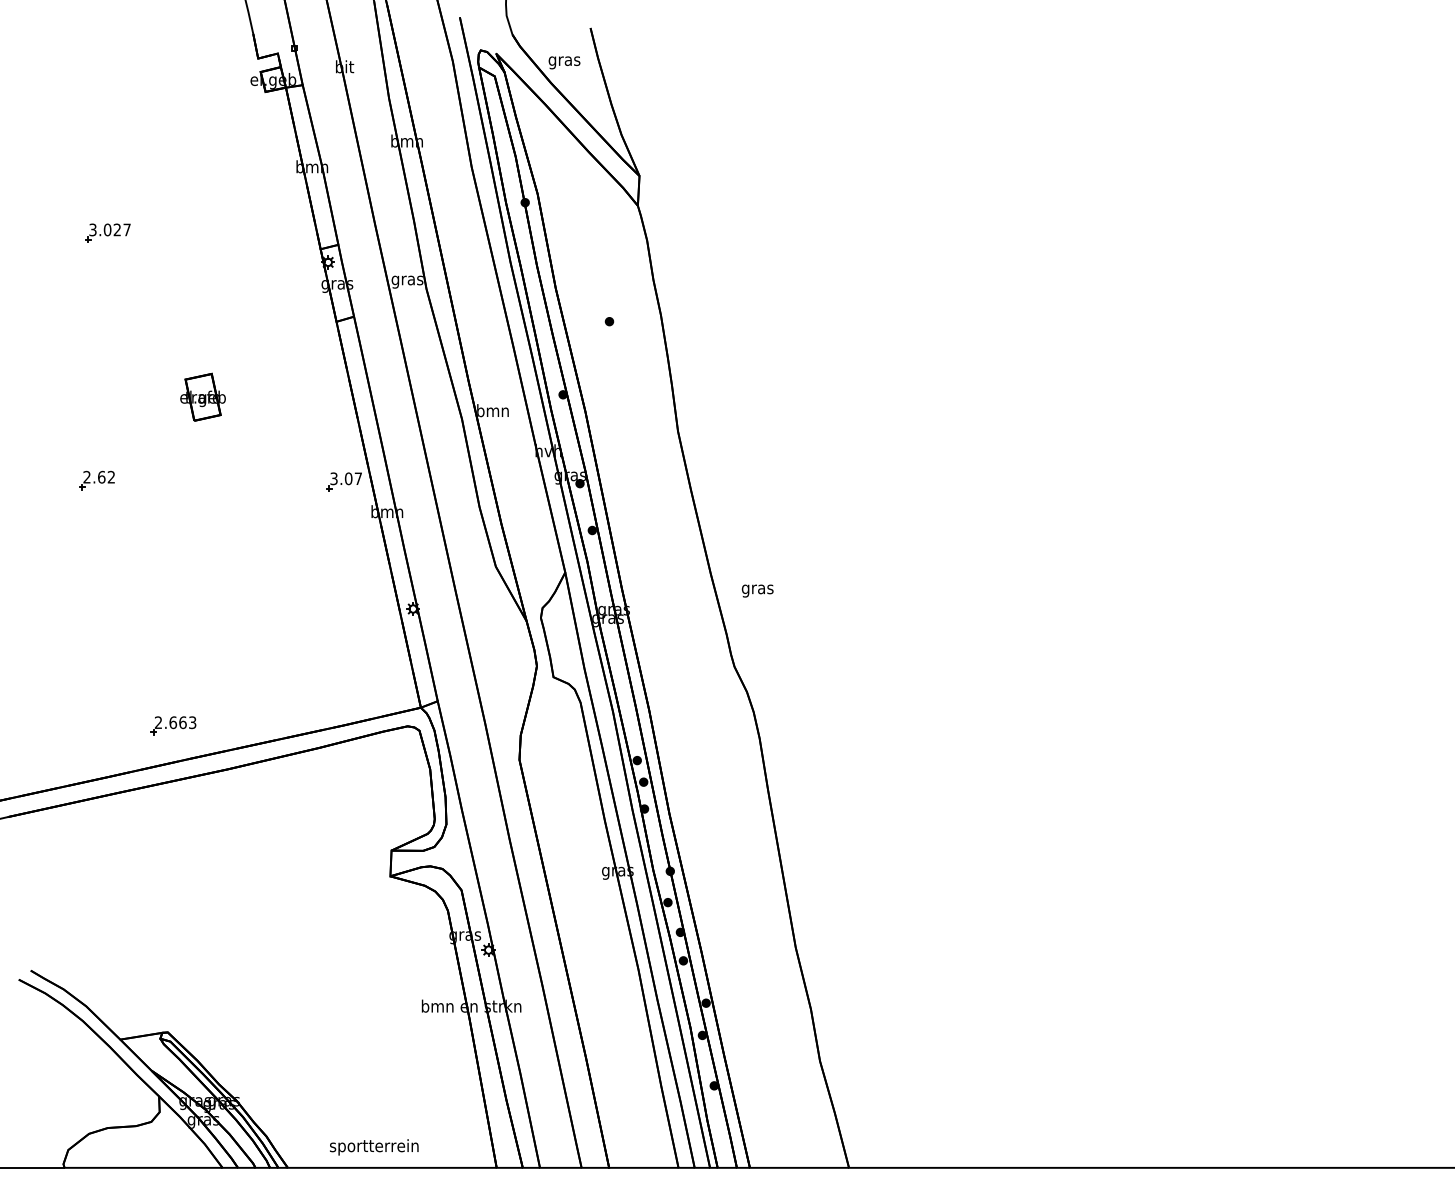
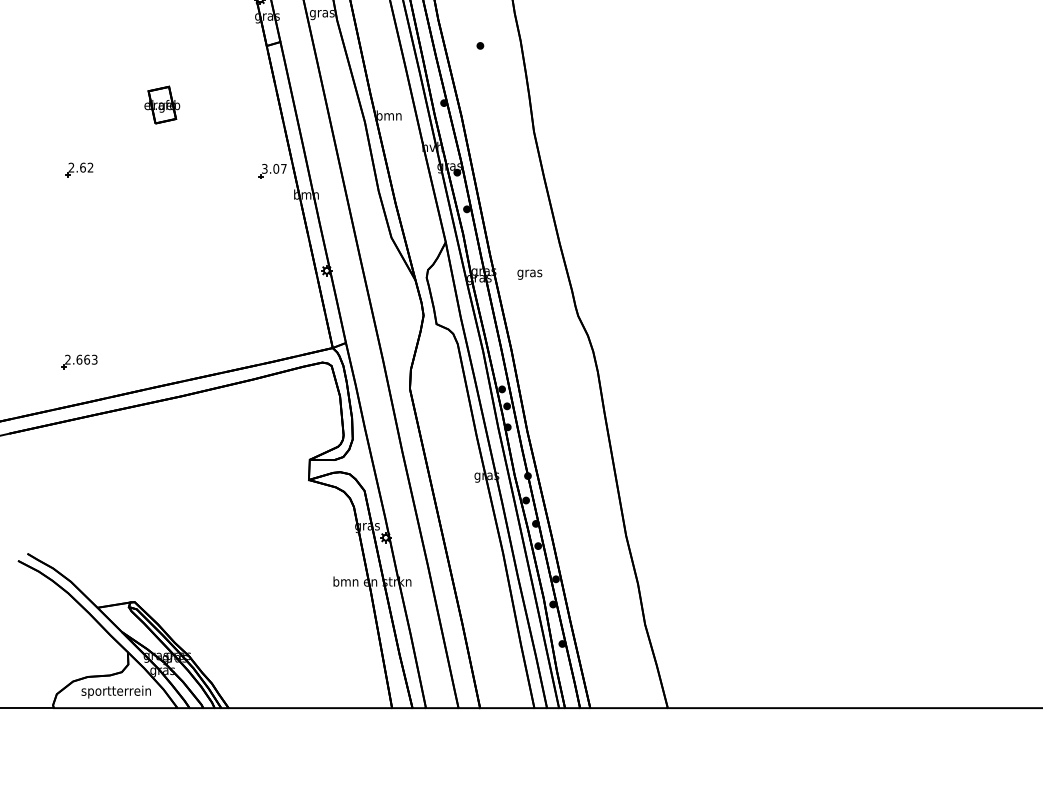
text: (757, 590) -> (529, 274), moved
part: (173, 725) -> (79, 361), moved
text: (374, 1147) -> (116, 692), moved

